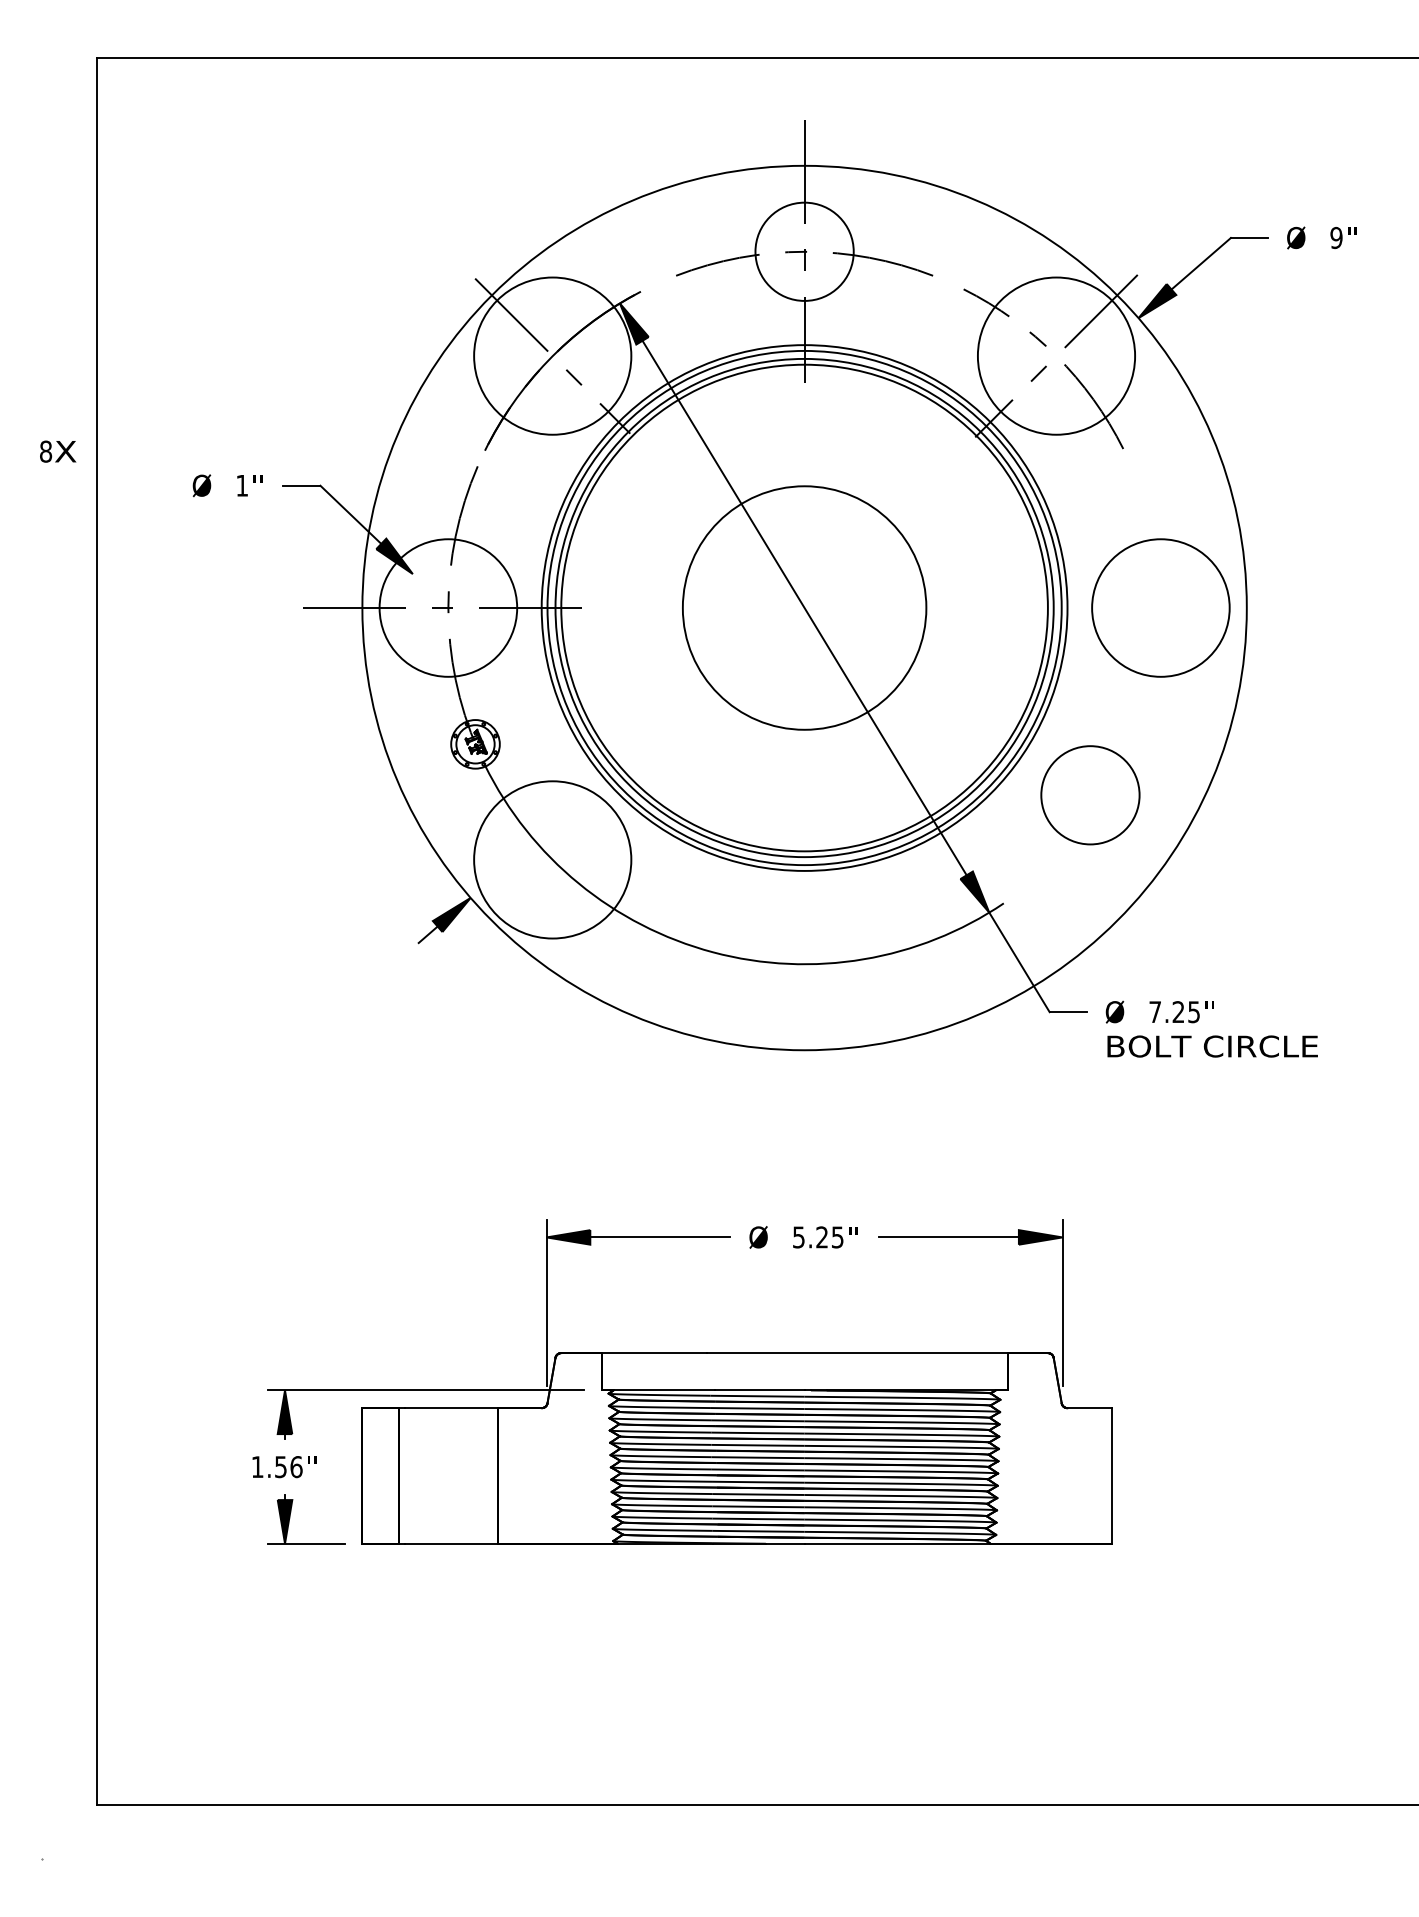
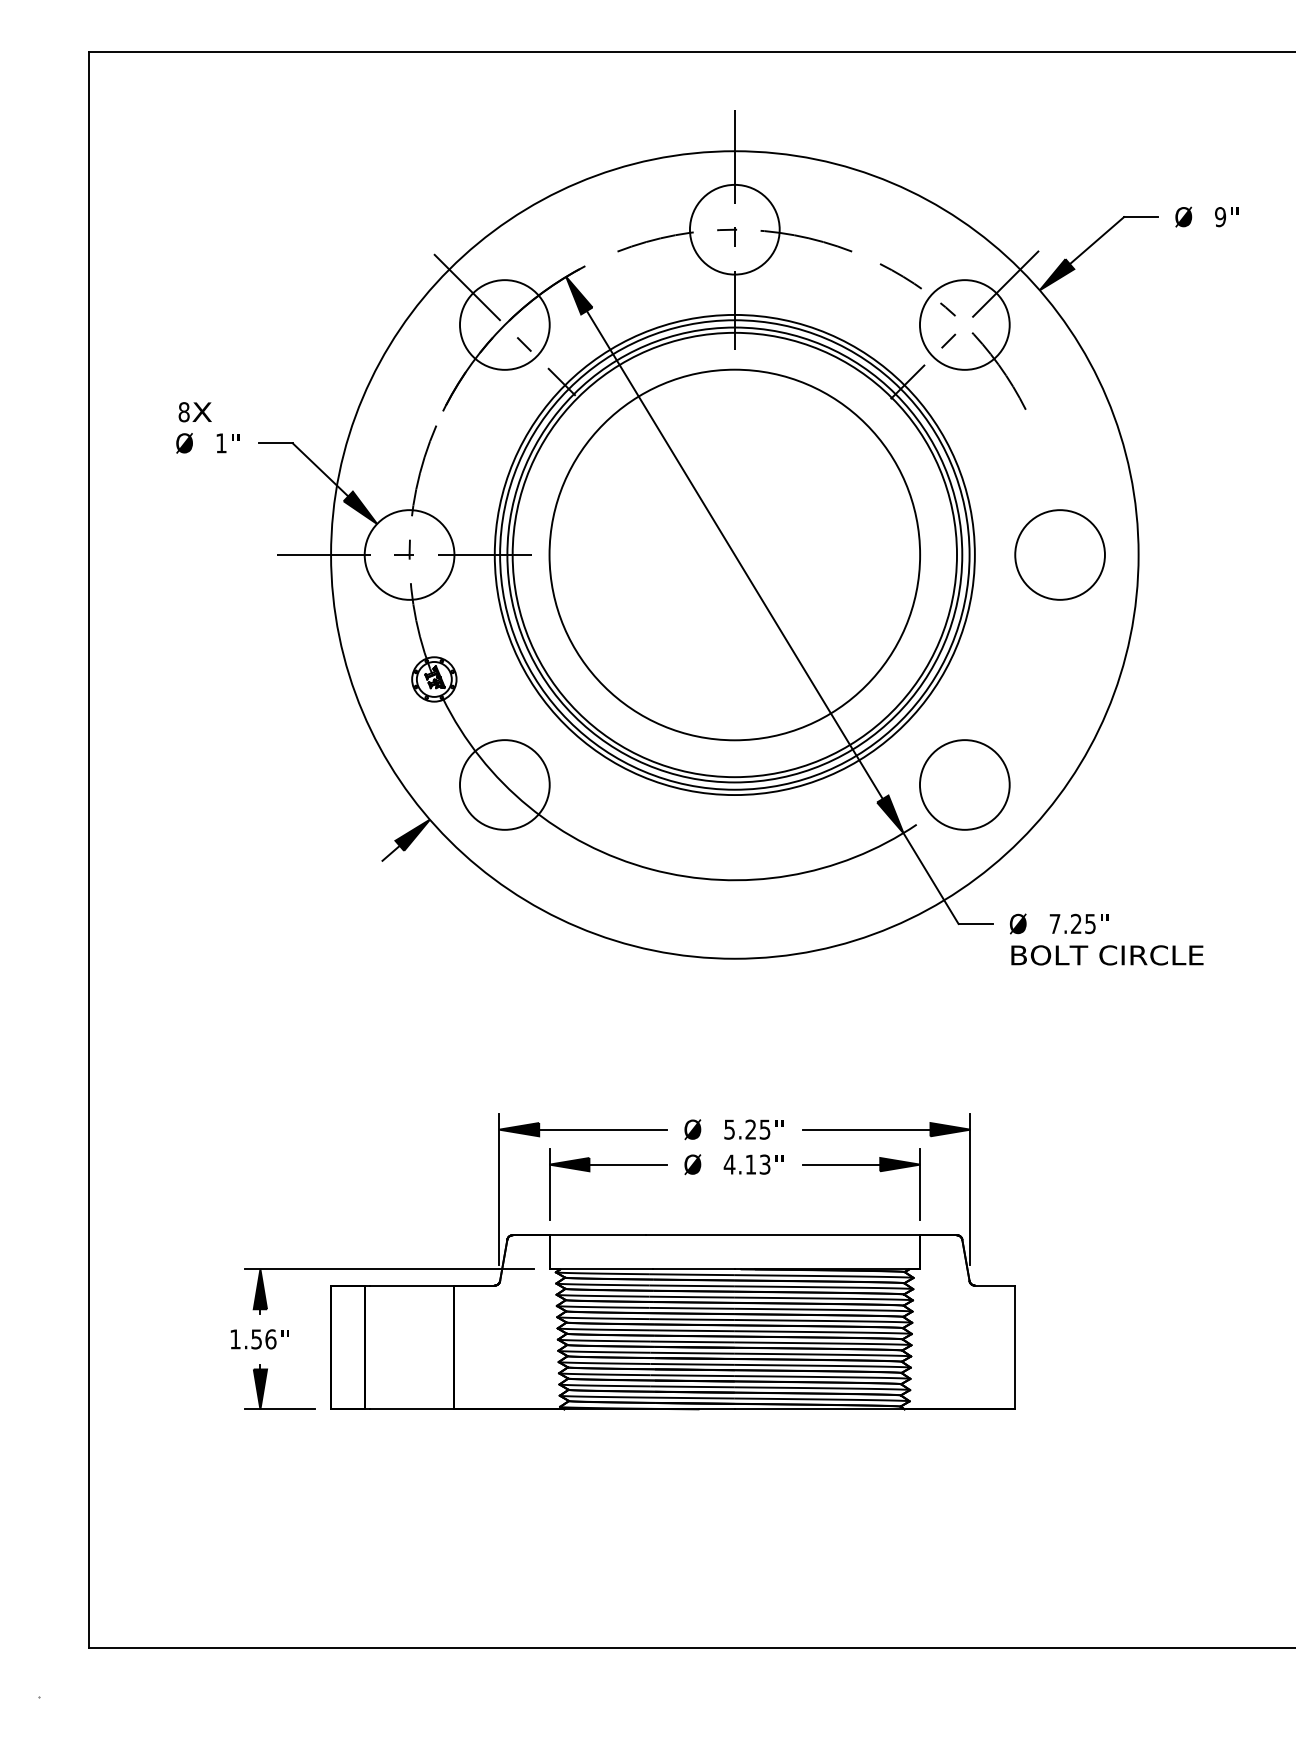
circle: (552, 355) -> (504, 324), size x0.62
circle: (1056, 355) -> (964, 324), size x0.62
text: (57, 451) -> (194, 412), moved
circle: (448, 607) -> (409, 554), size x0.71
circle: (804, 607) -> (734, 554), size x1.67
circle: (1160, 607) -> (1059, 554), size x0.71
circle: (1090, 794) -> (964, 784), moved
circle: (552, 859) -> (504, 784), size x0.62
part: (802, 1286) -> (732, 1174), added

